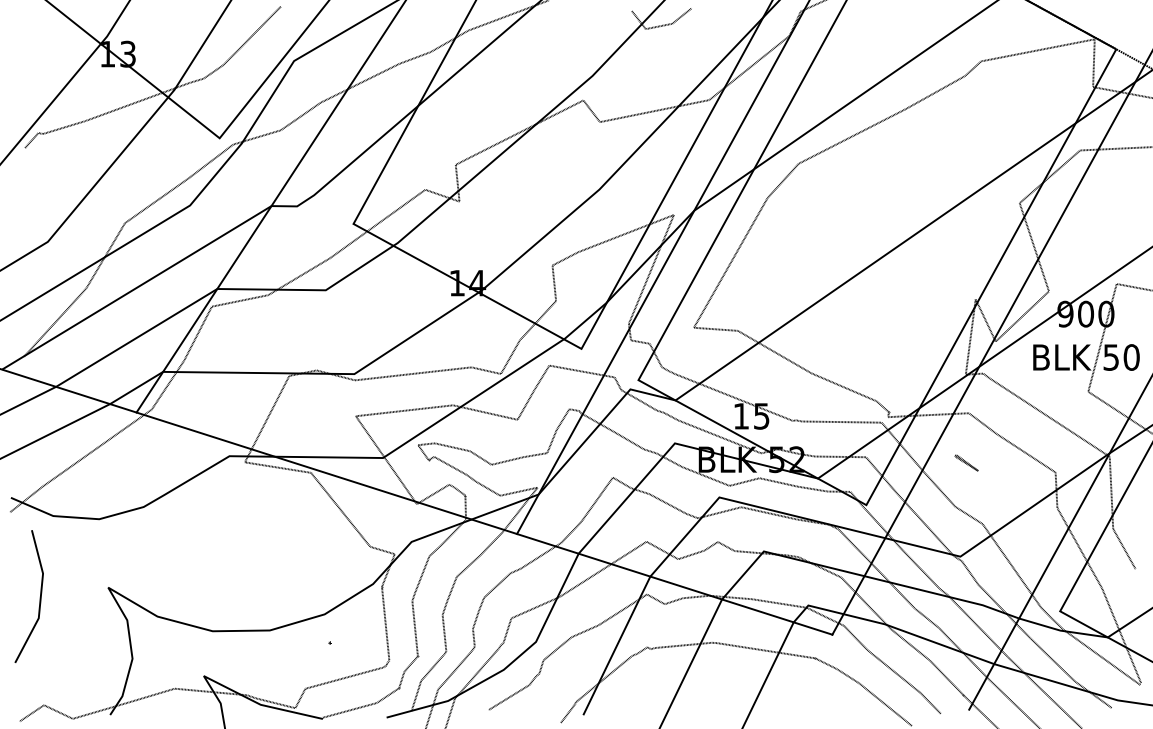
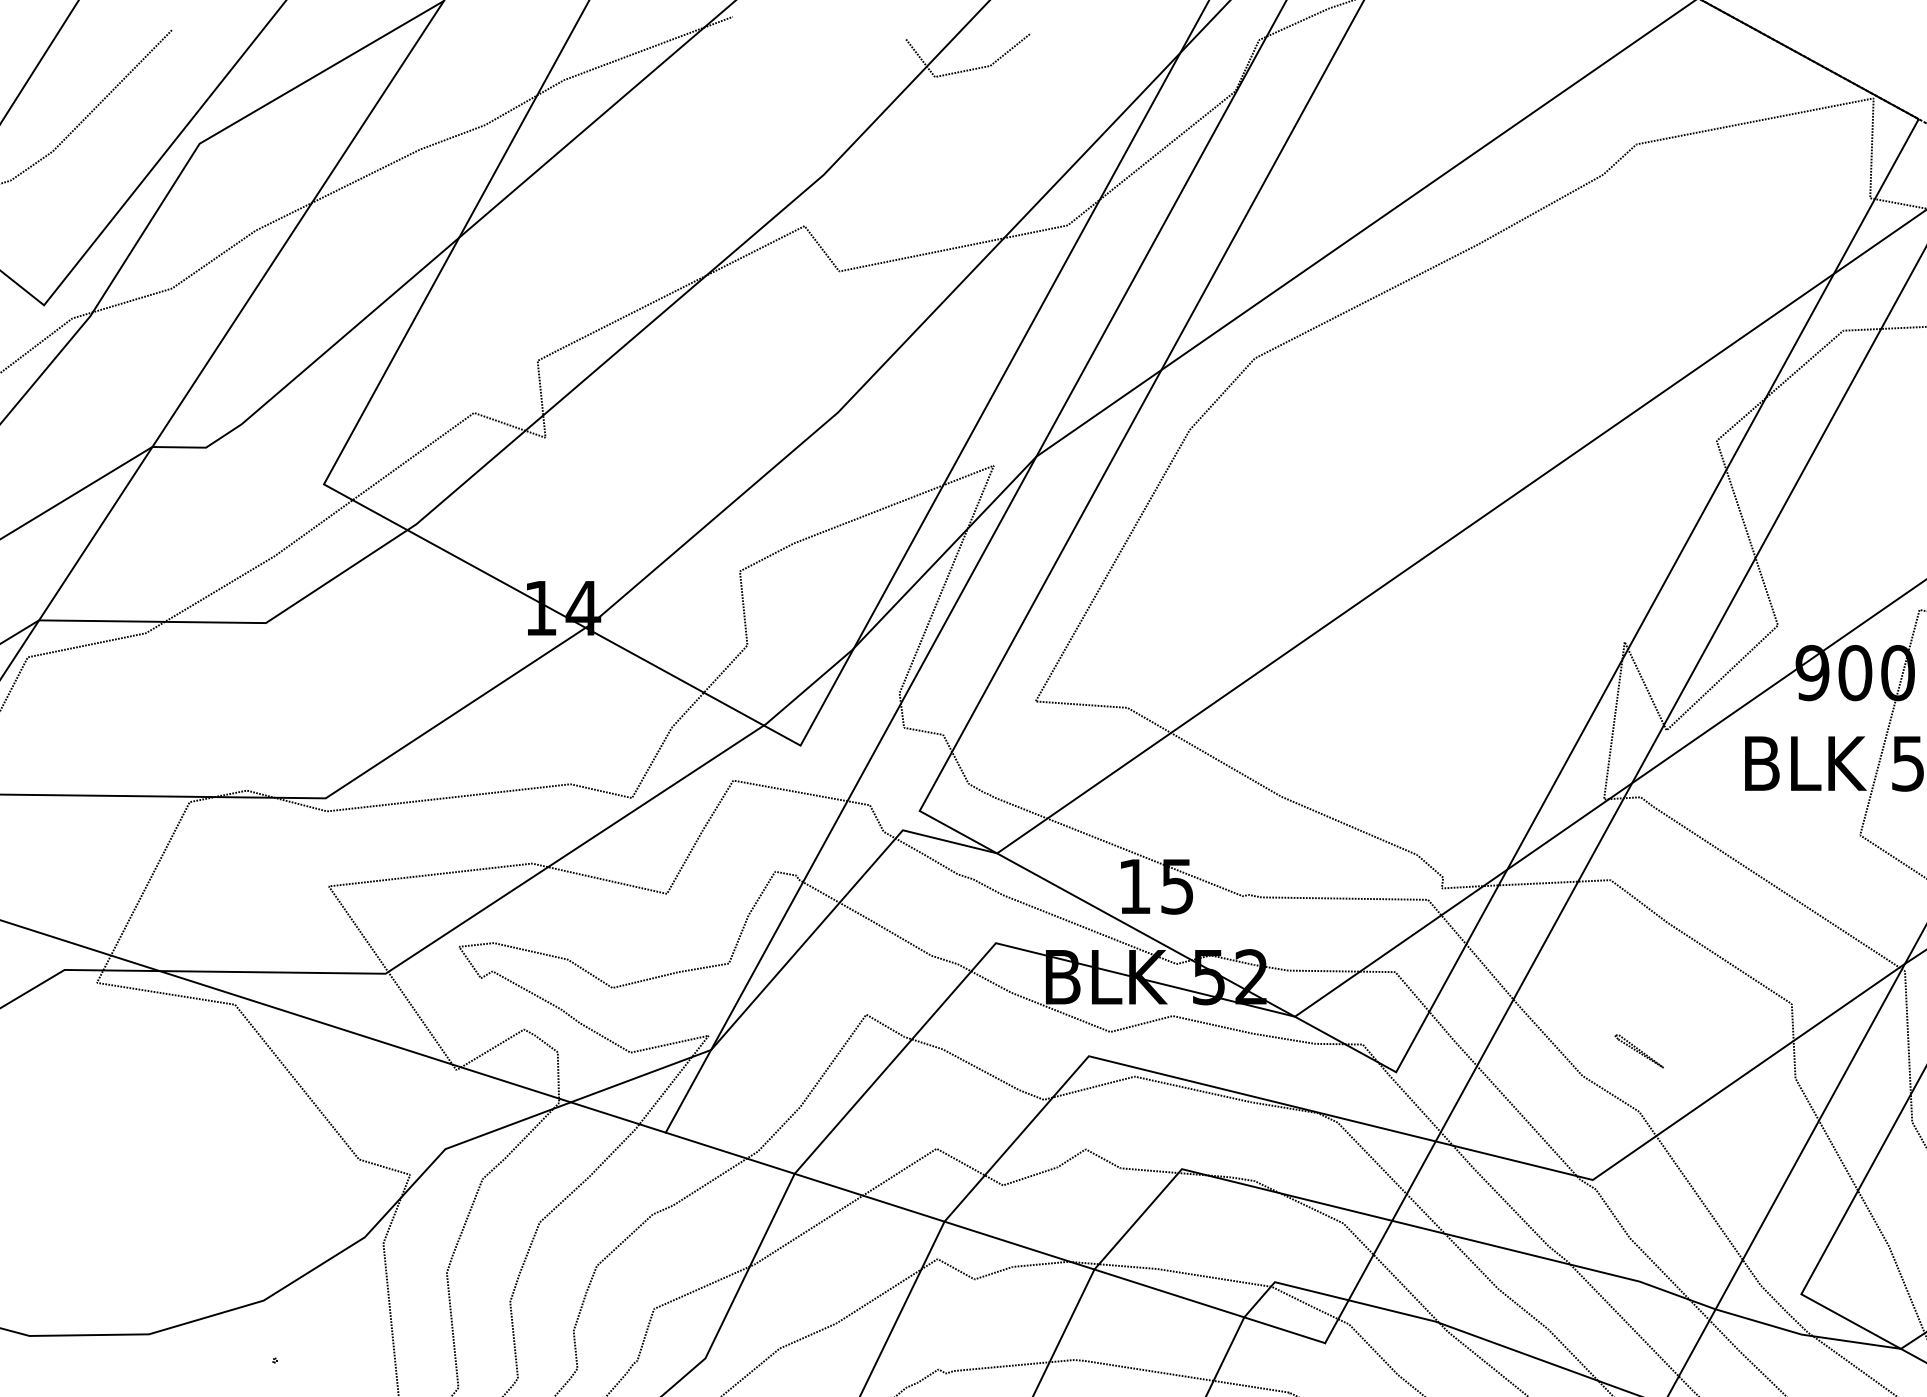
line: (966, 462) -> (1638, 1050), moved

